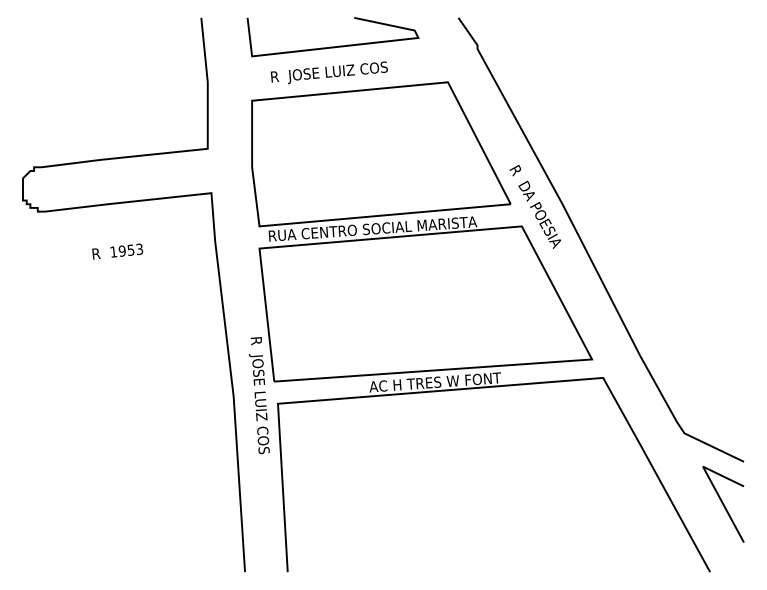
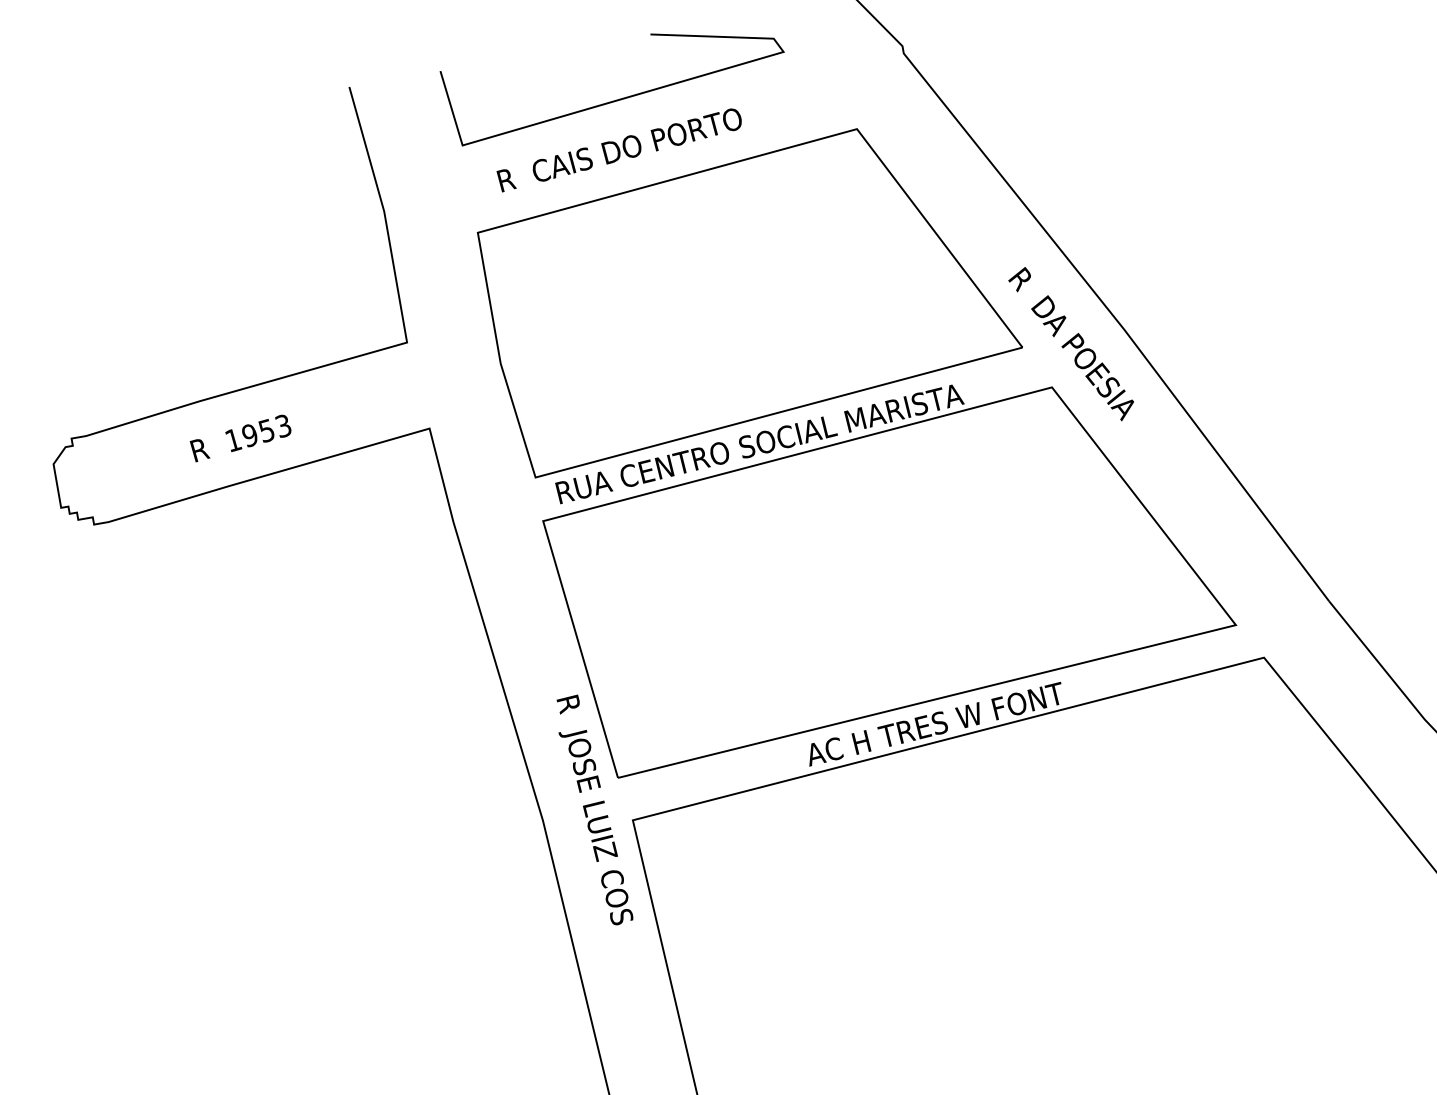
text: (328, 72) -> (618, 150), R  JOSE LUIZ COS -> R  CAIS DO PORTO
text: (117, 251) -> (240, 437), moved

